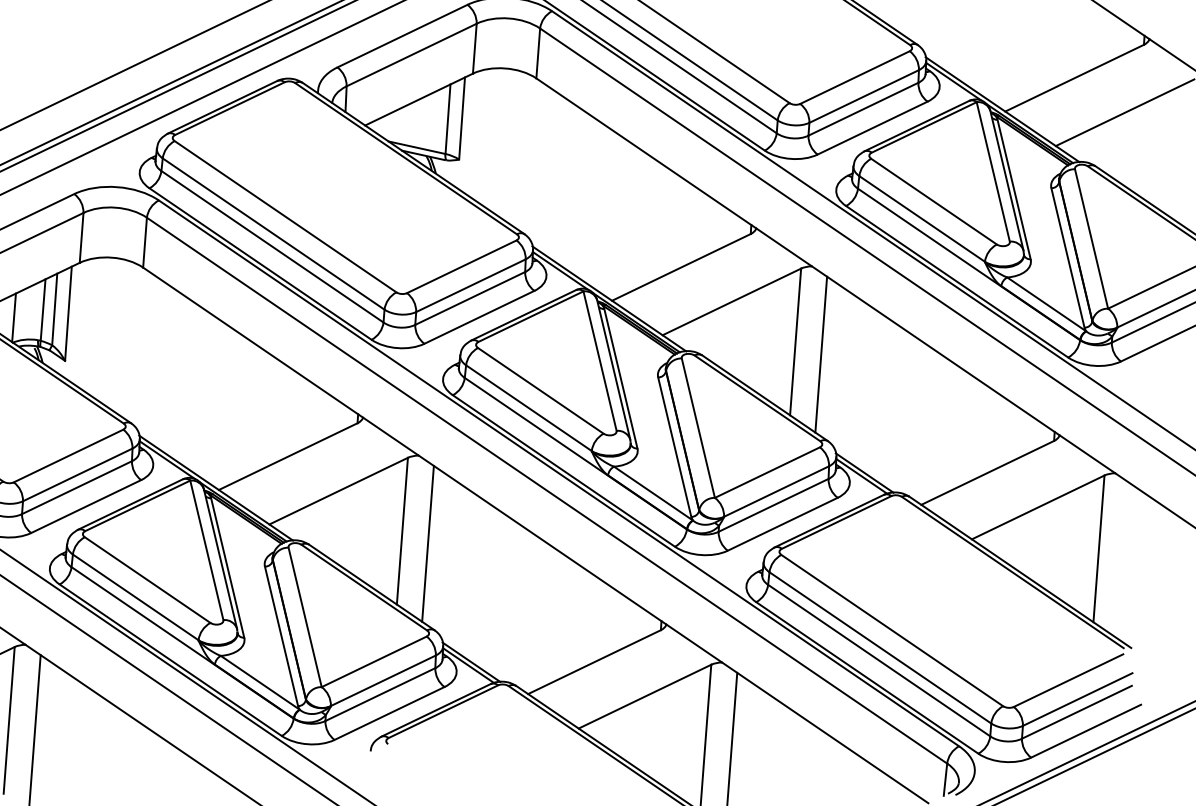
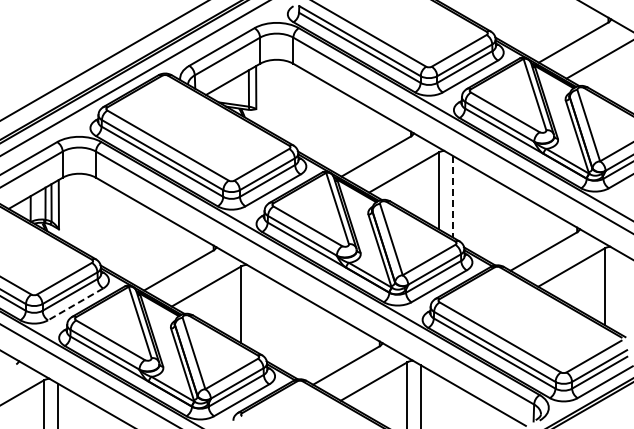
line: (821, 354) -> (452, 196), solid -> dashed
line: (85, 506) -> (75, 304), solid -> dashed
line: (428, 544) -> (255, 310), removed

